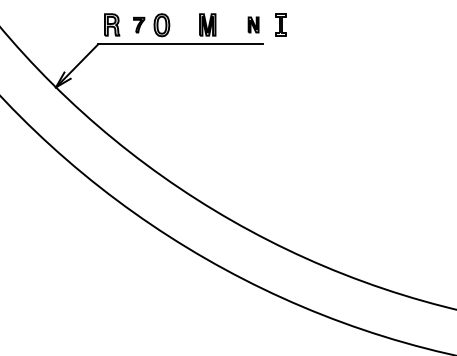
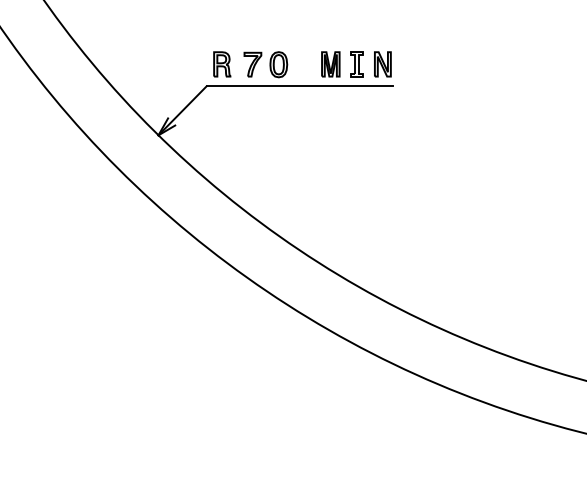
part: (138, 25) -> (252, 64), size x1.43
part: (253, 25) -> (382, 64), size x1.43
part: (280, 25) -> (356, 64), moved

